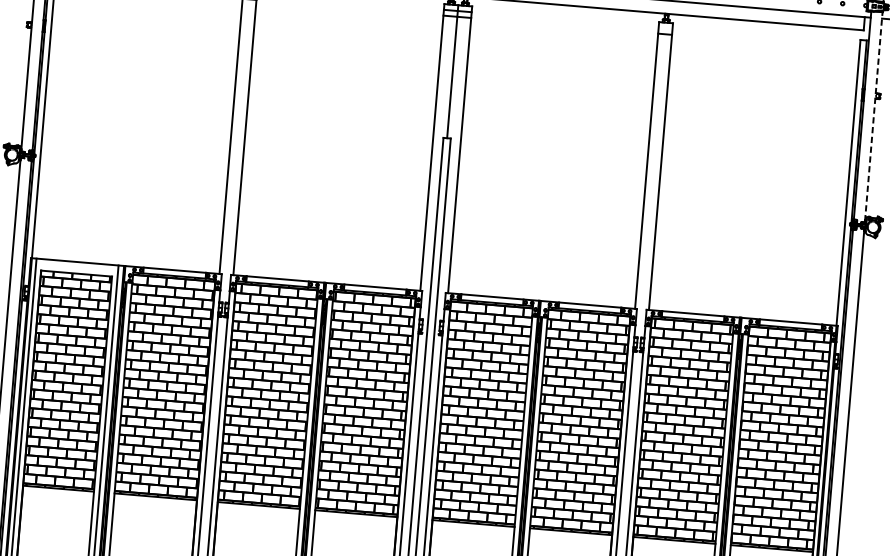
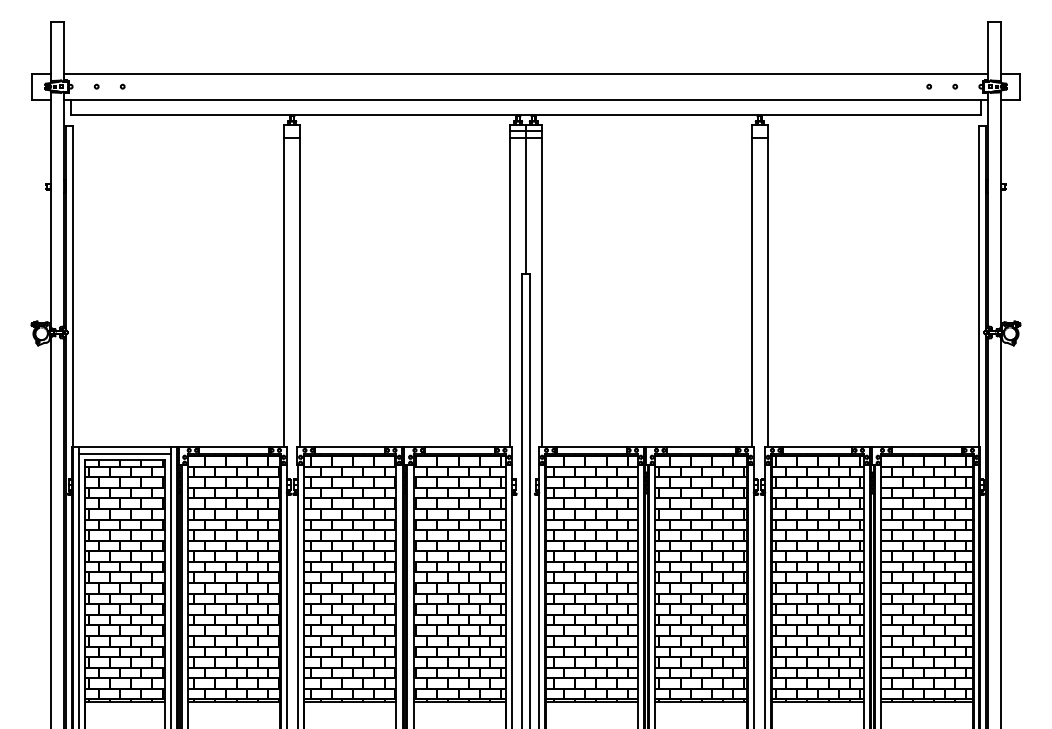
line: (873, 117) -> (1000, 210), dashed -> solid
line: (76, 267) -> (124, 453), added

